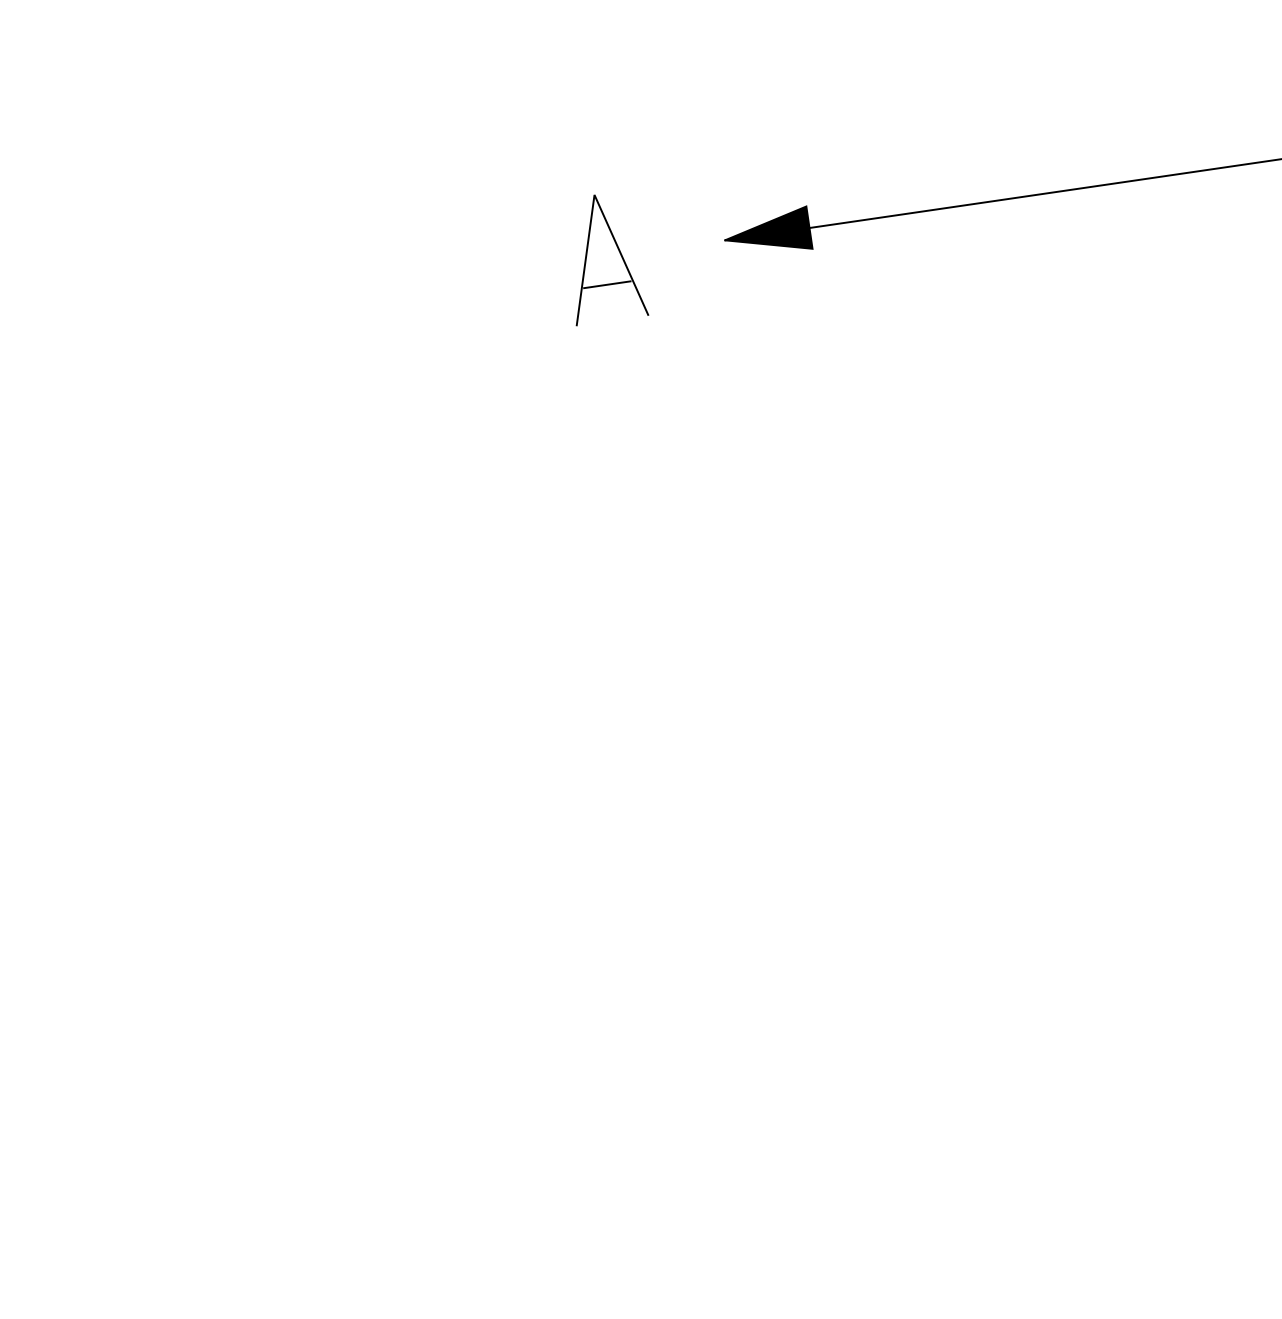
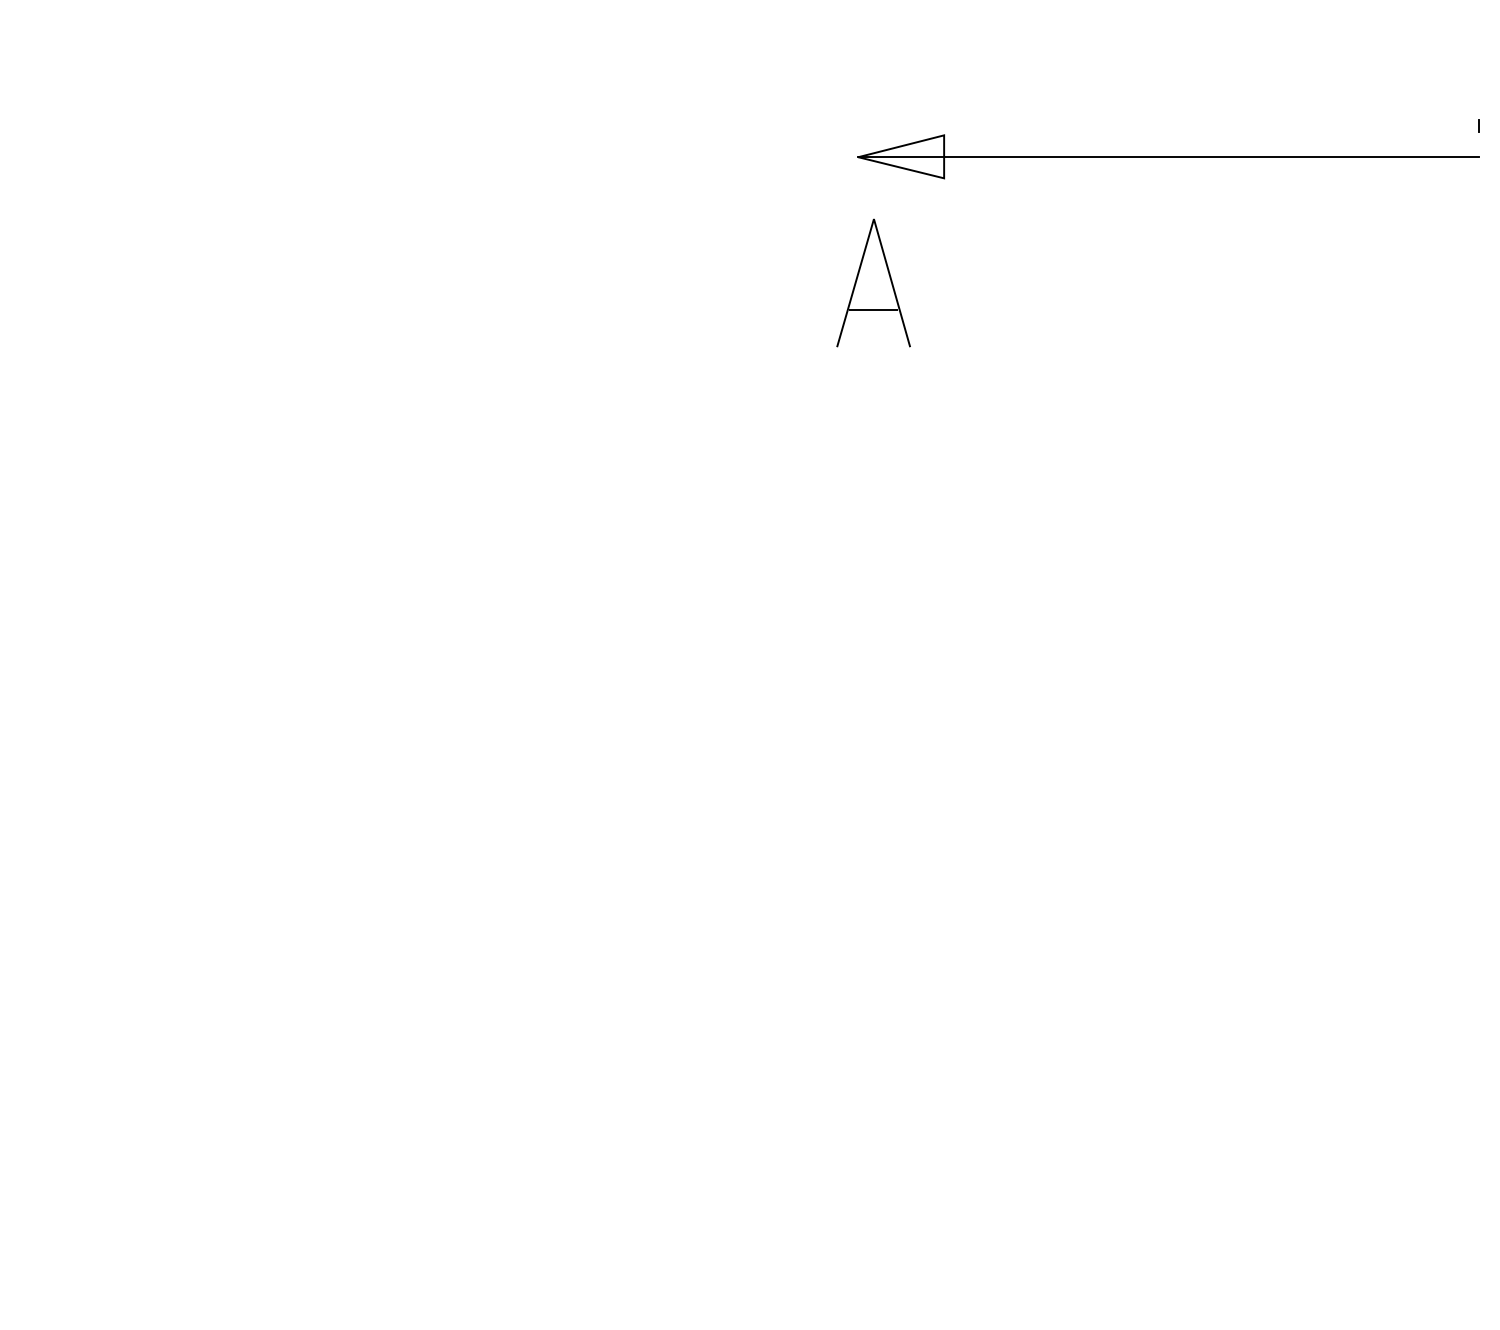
fill: (767, 233) -> (901, 156), removed
part: (603, 257) -> (873, 282), moved

